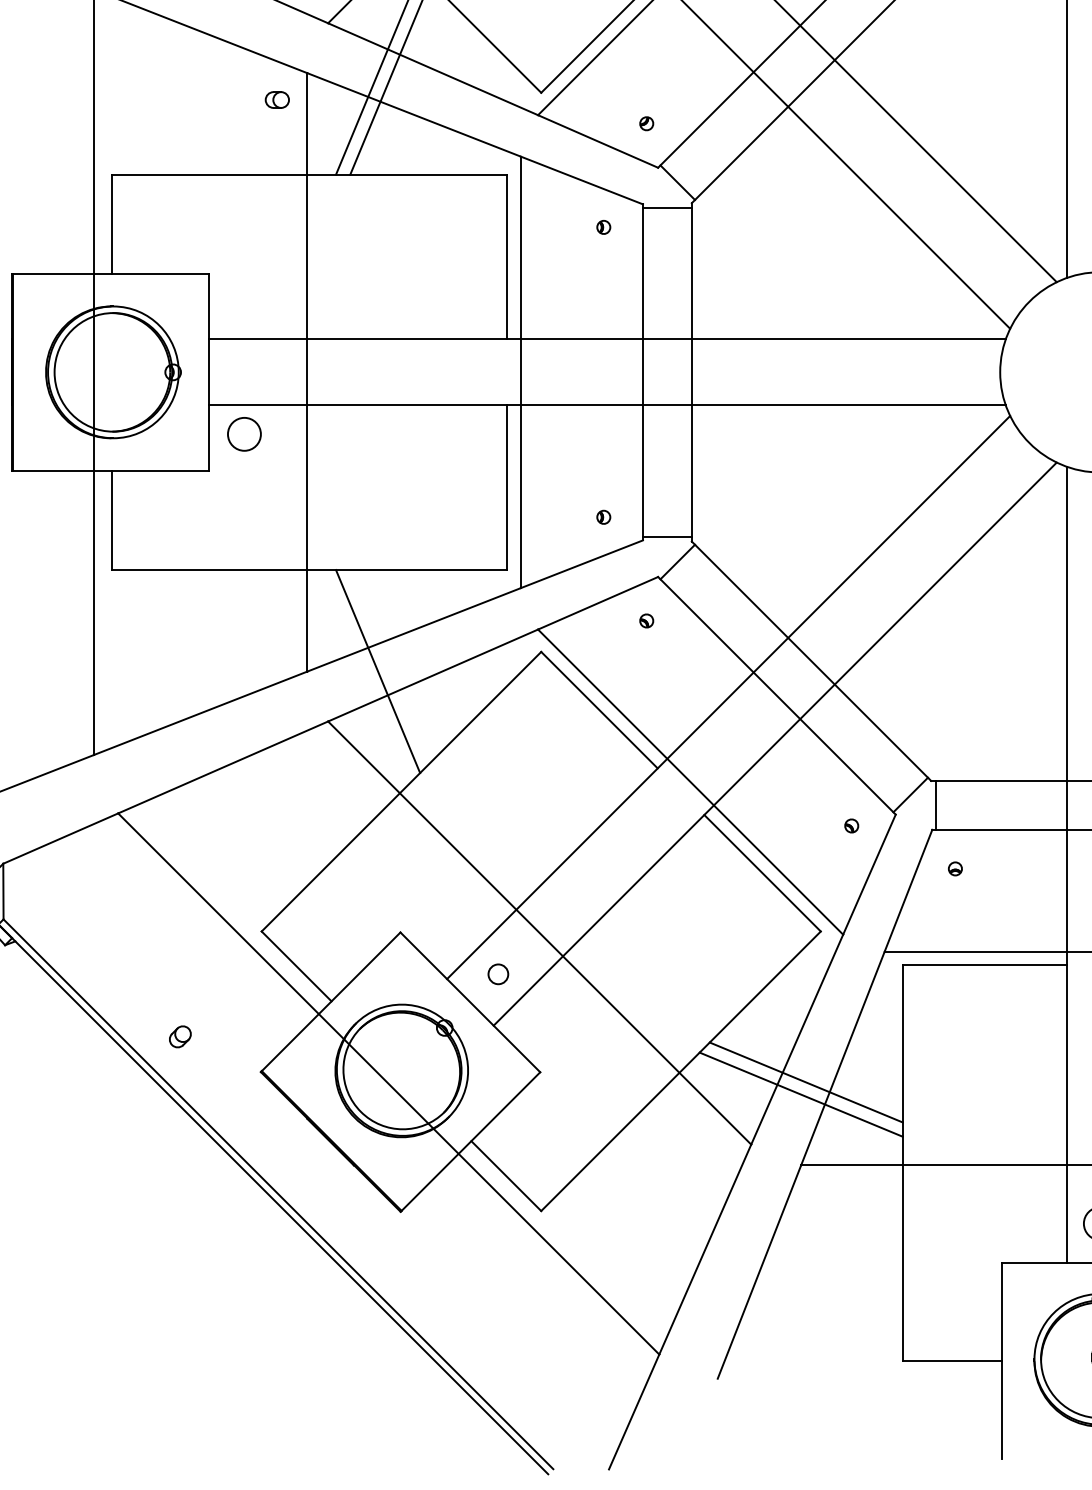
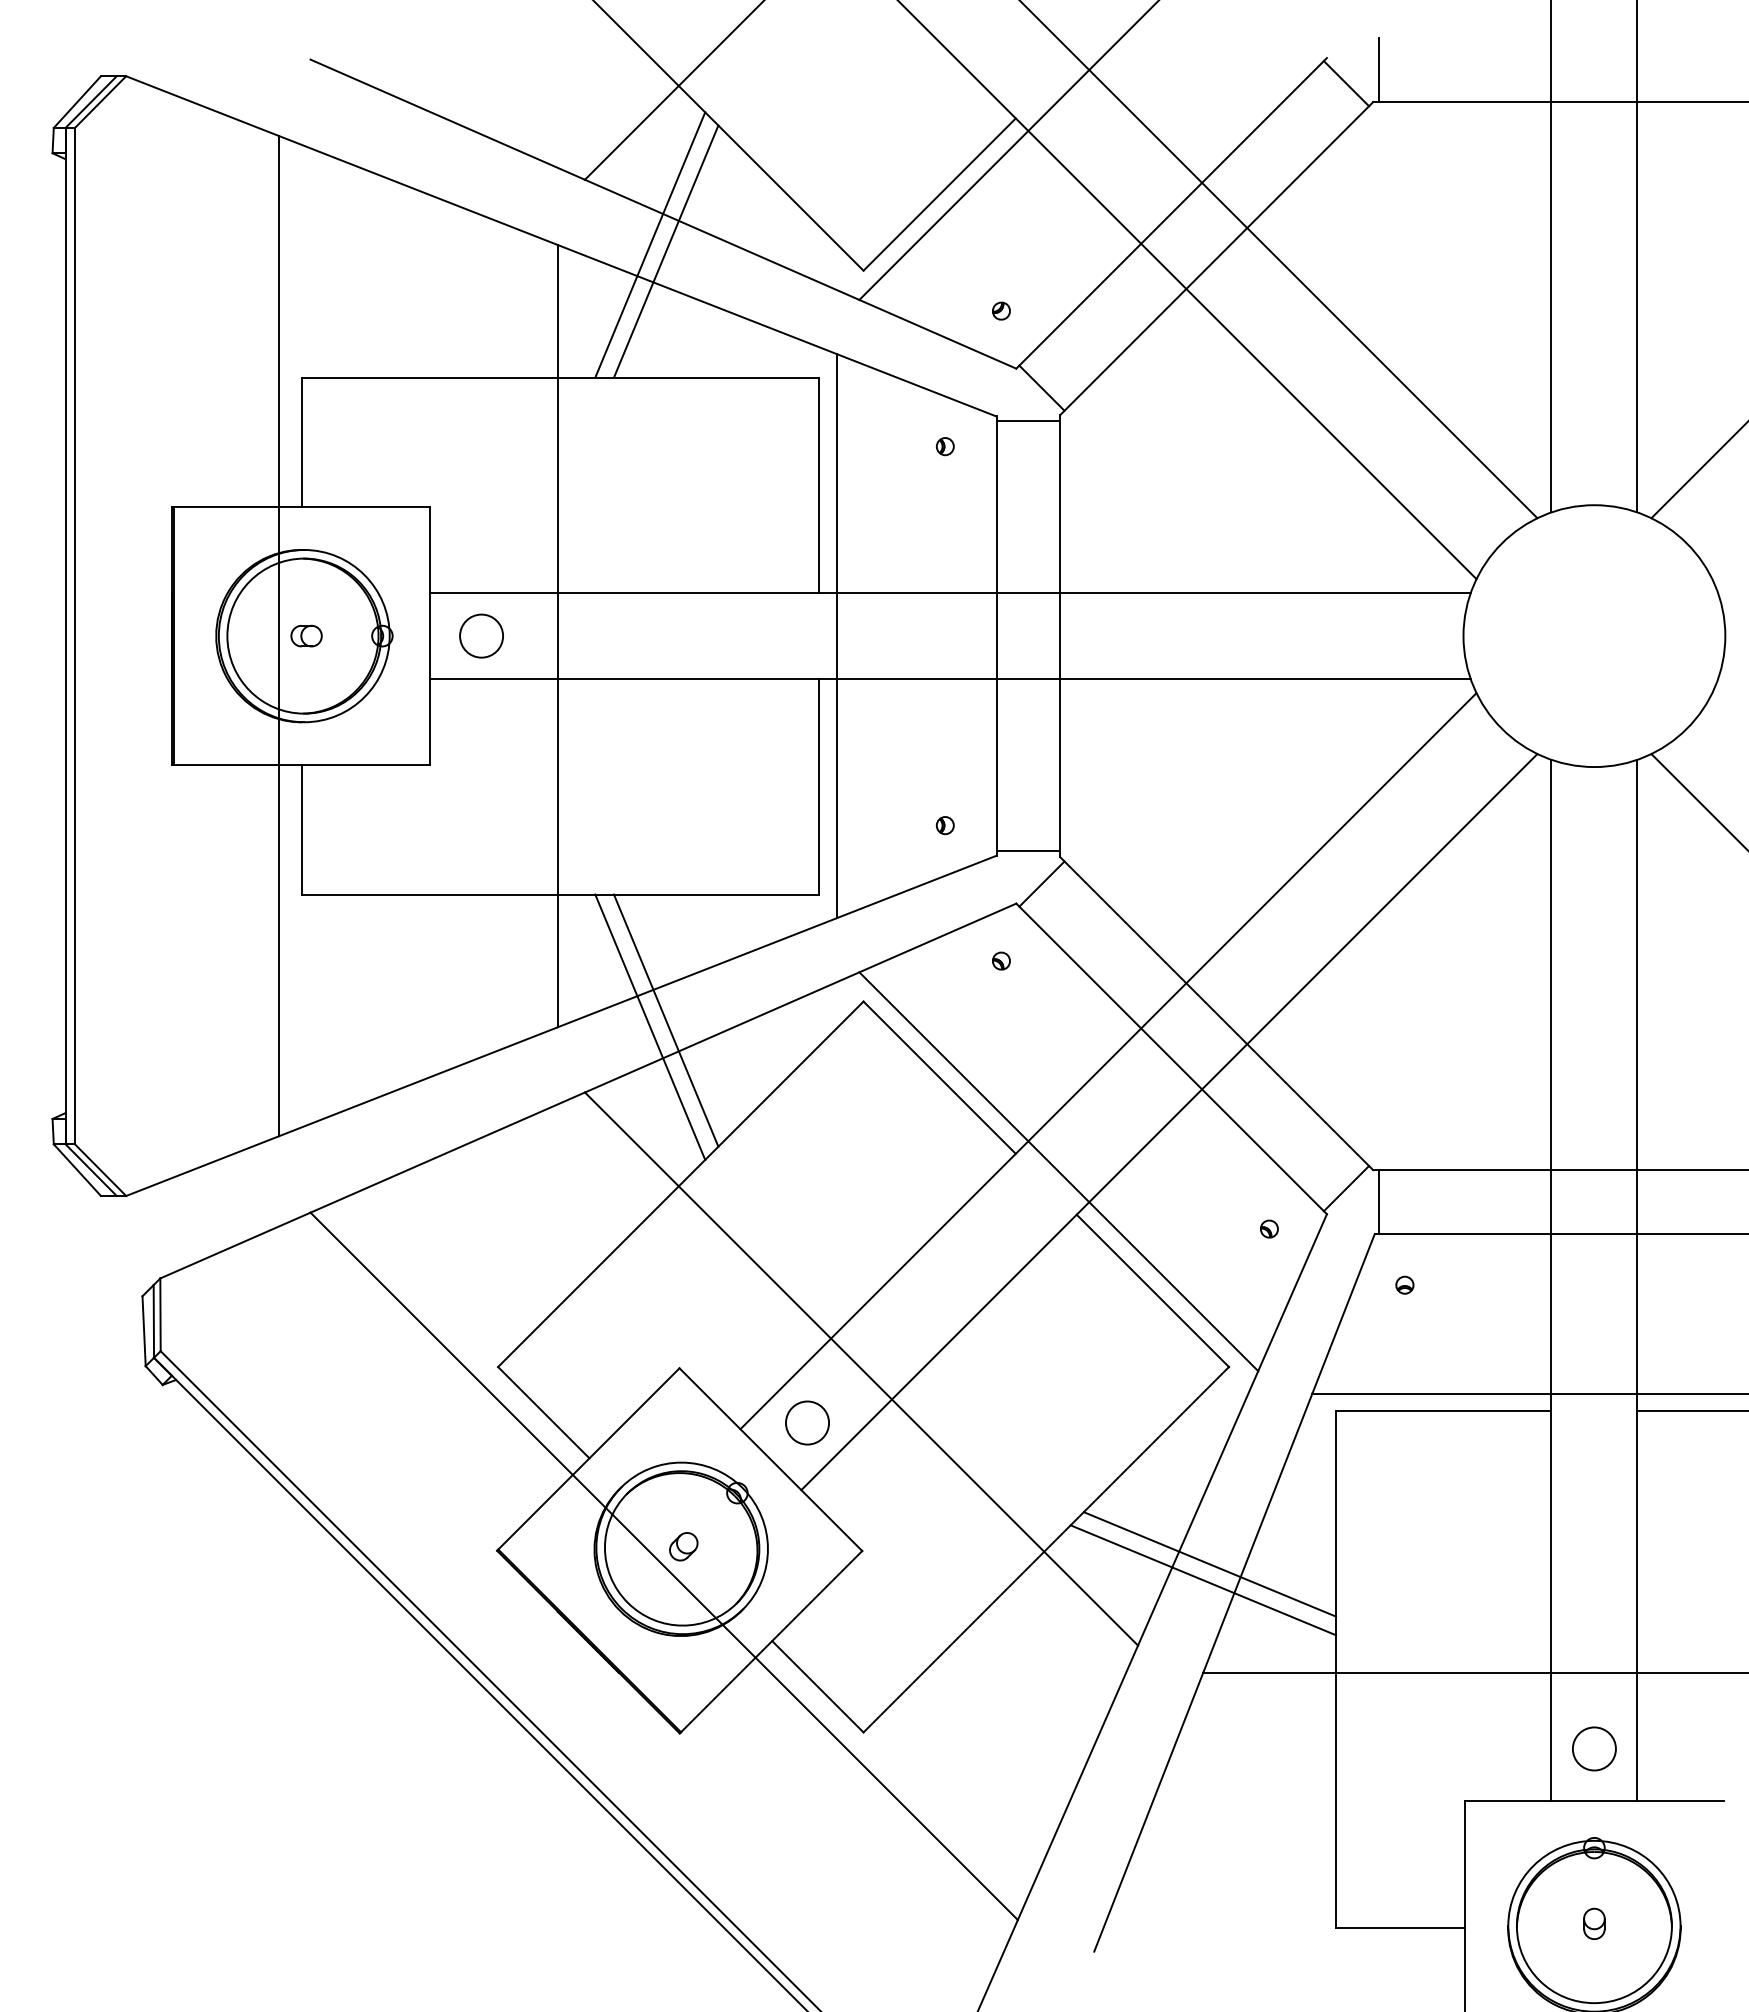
part: (277, 99) -> (306, 635), moved
circle: (244, 433) -> (481, 635), moved
line: (389, 666) -> (665, 1020), added
circle: (498, 973) -> (807, 1422), size x1.67
part: (180, 1036) -> (683, 1546), moved

